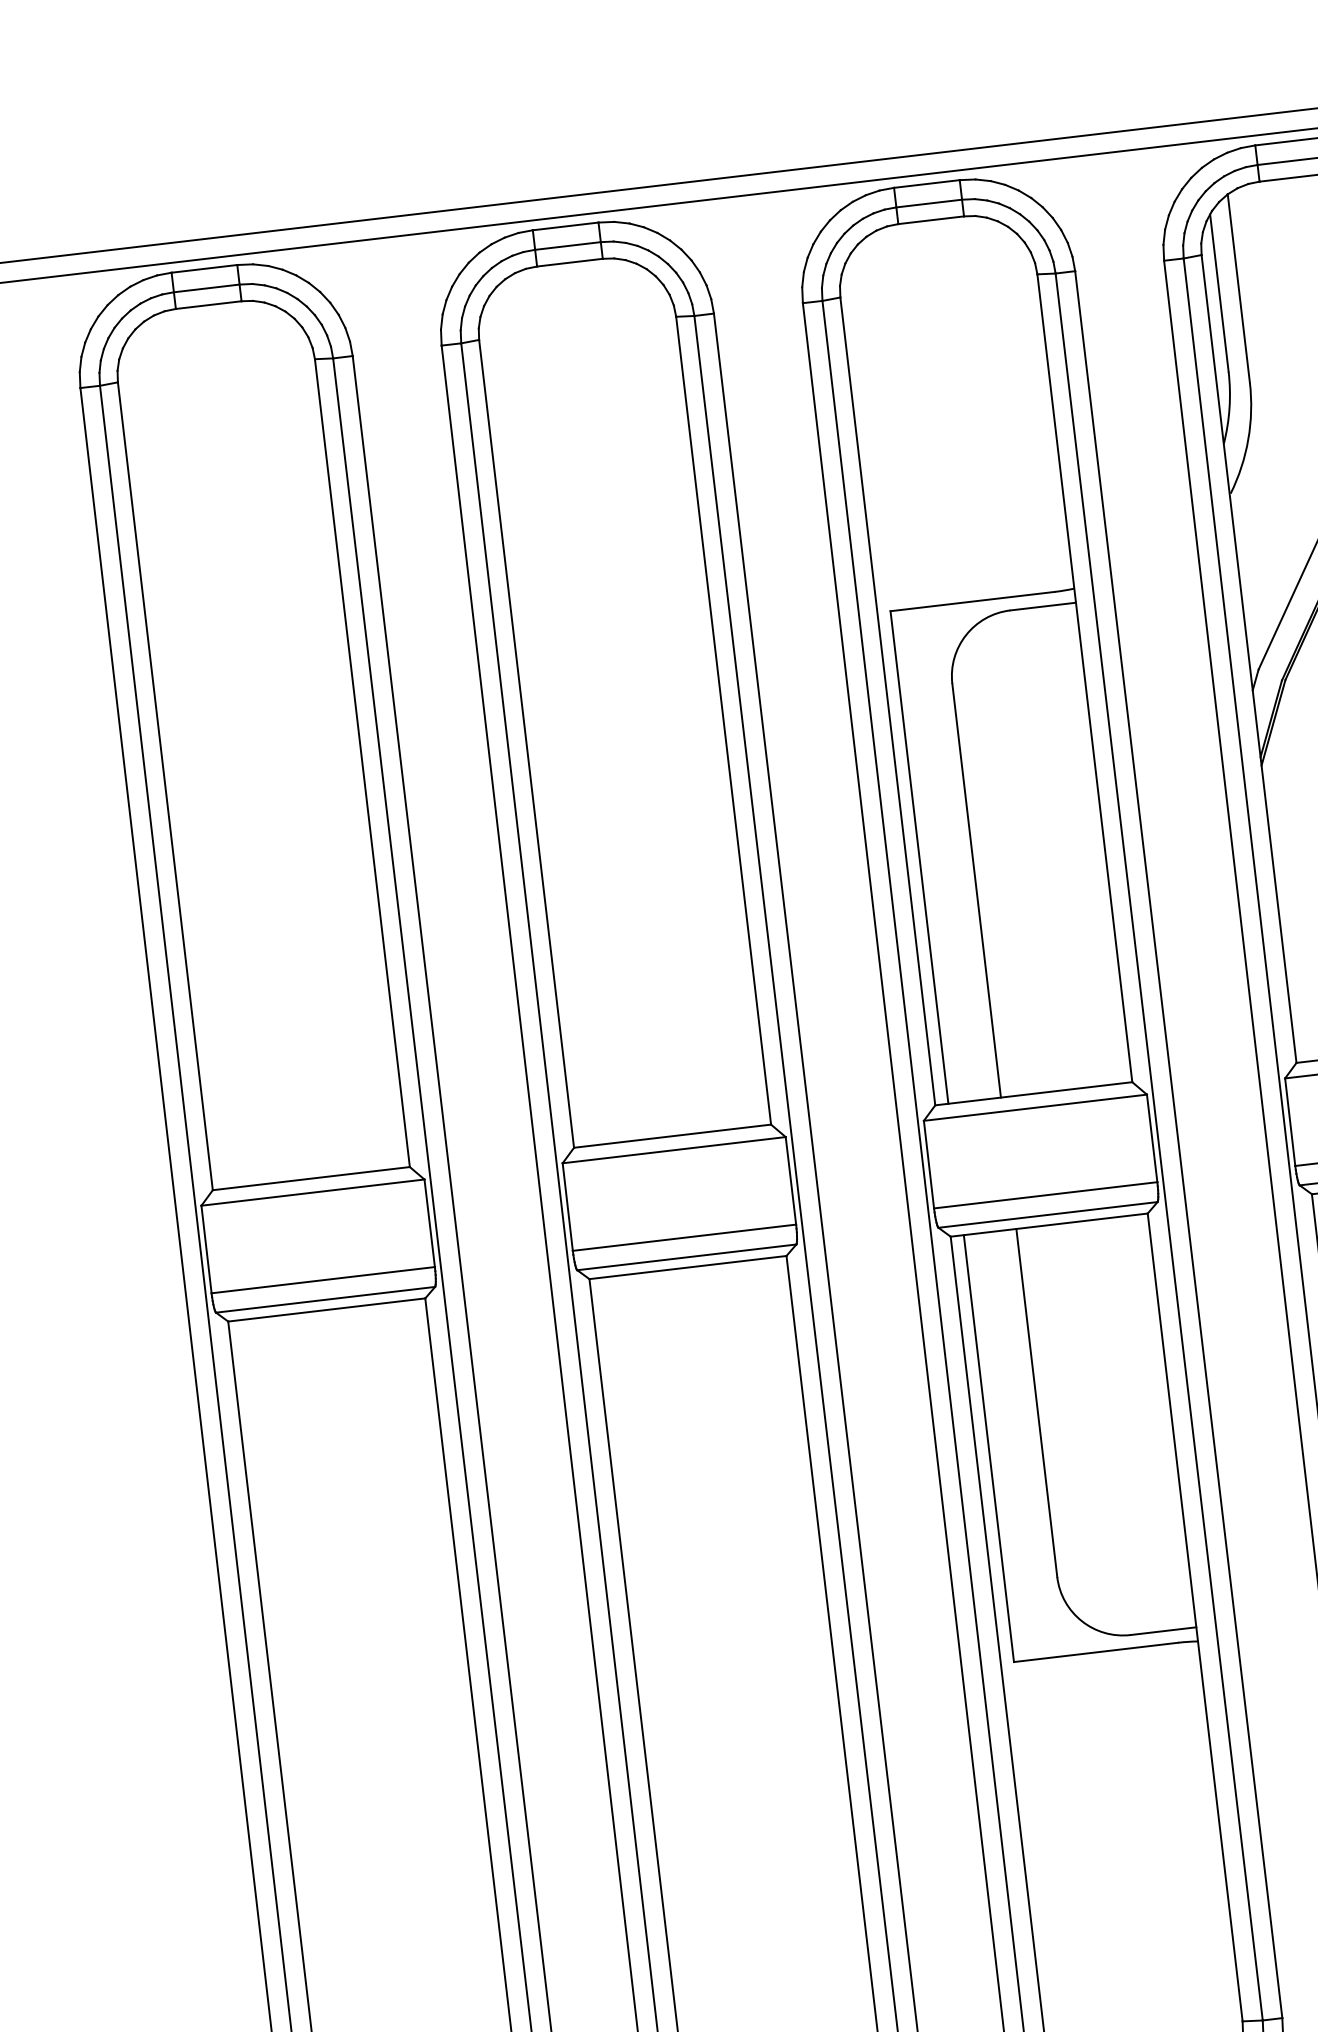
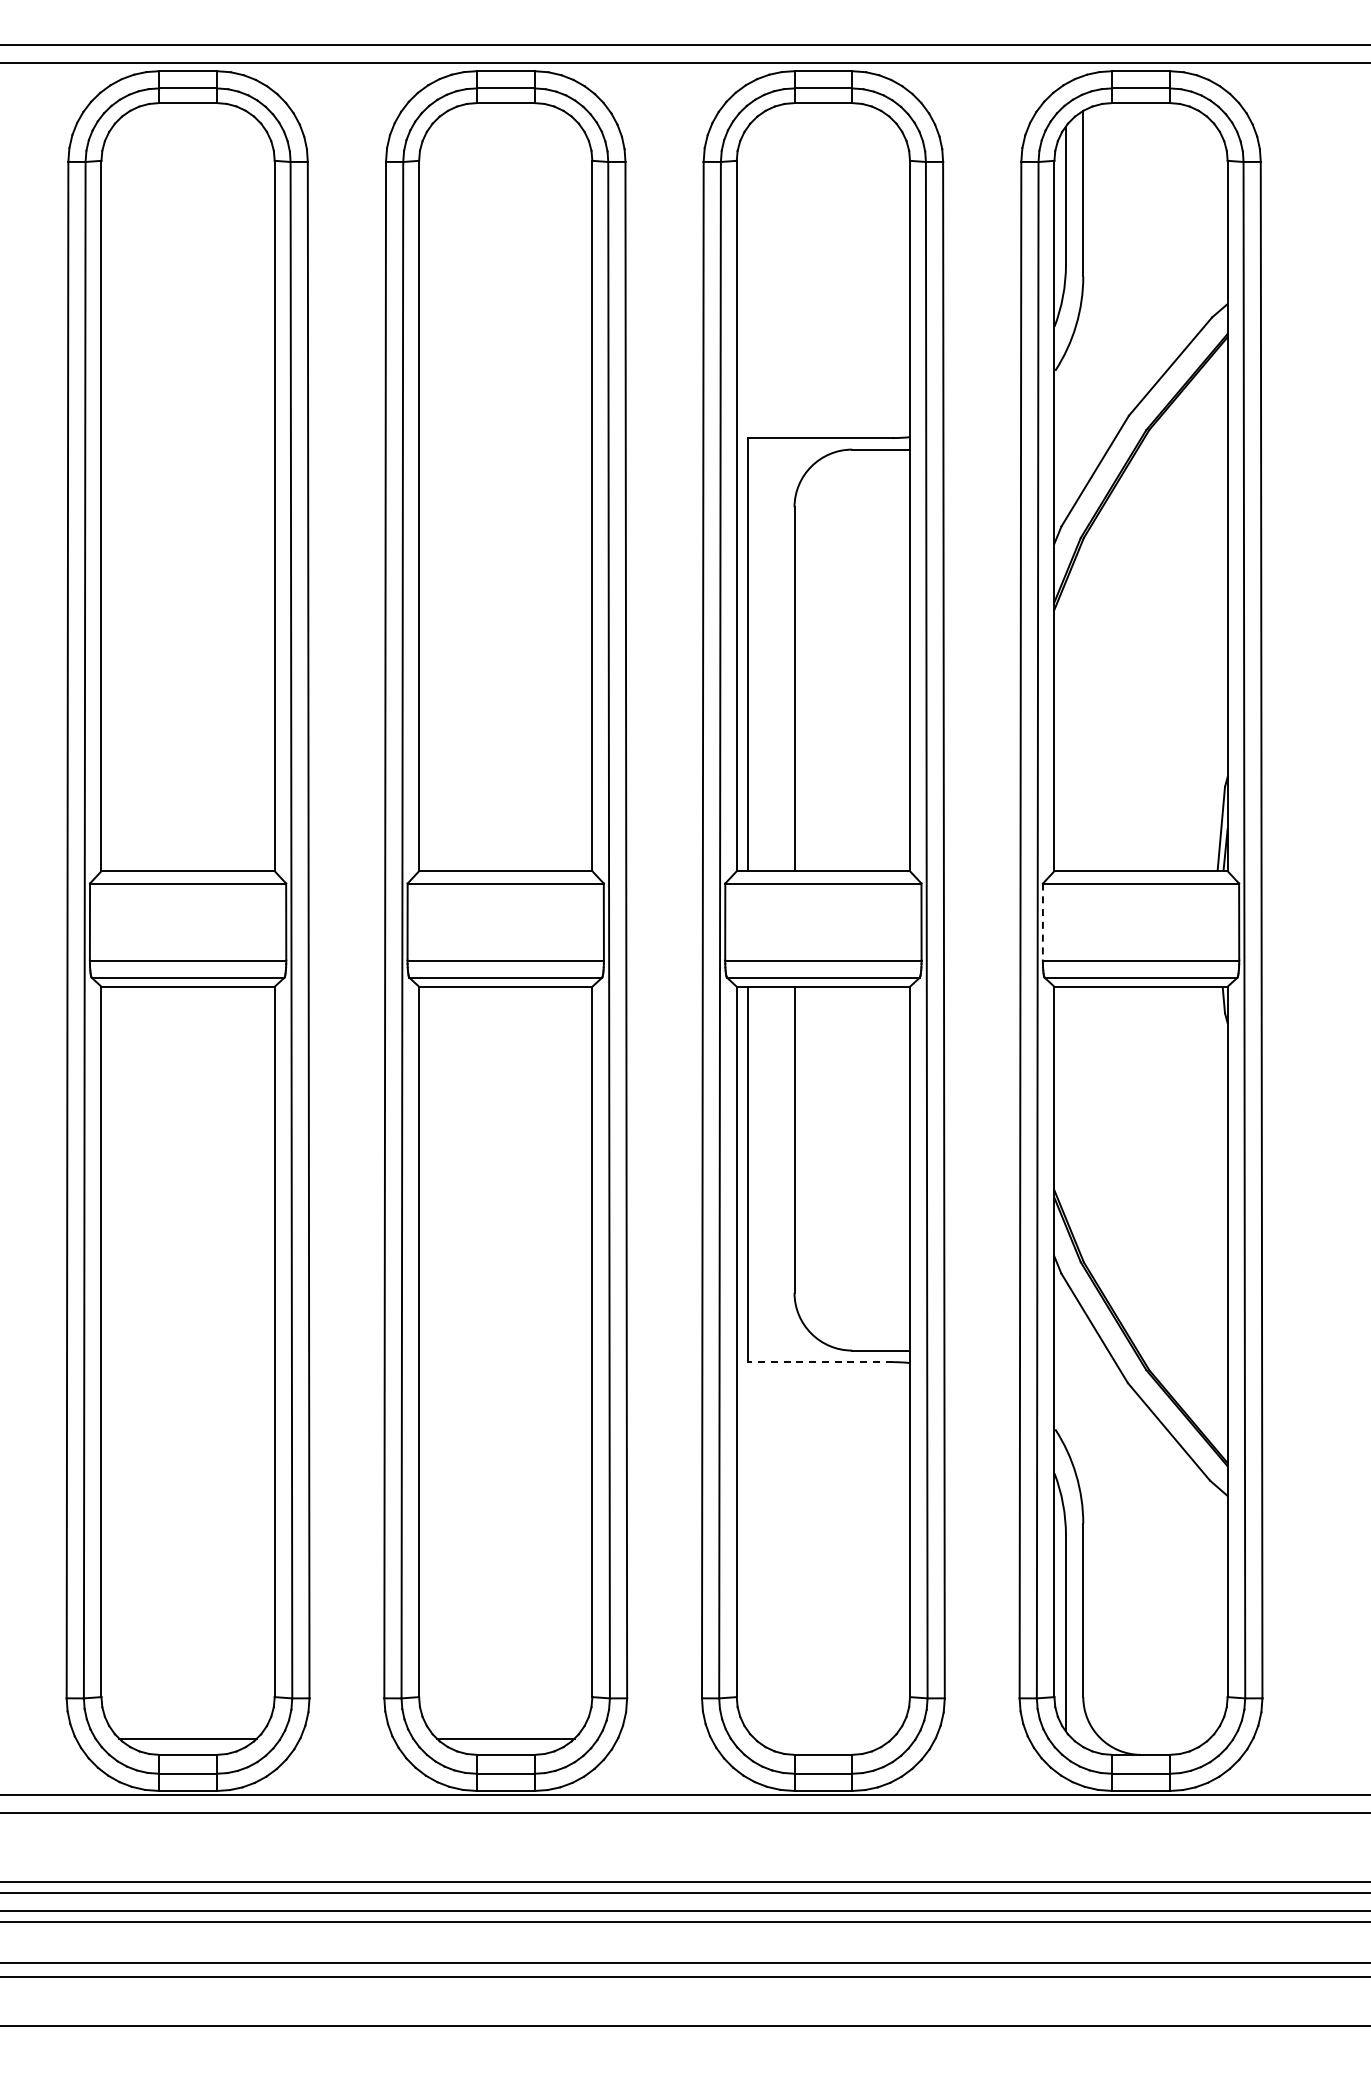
line: (1289, 1122) -> (1042, 922), solid -> dashed
line: (1096, 1652) -> (820, 1362), solid -> dashed

